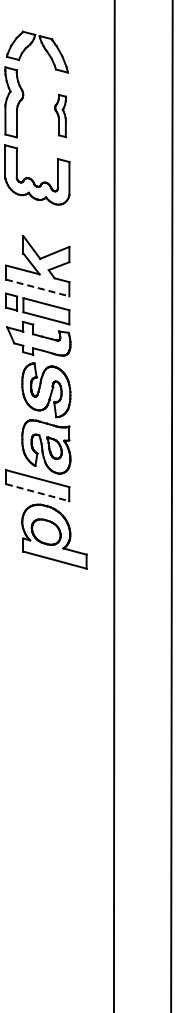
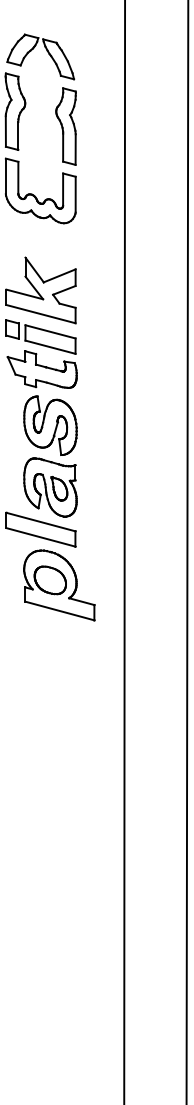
part: (60, 115) -> (65, 126), size x1.67
line: (37, 287) -> (40, 313), dashed -> solid
line: (37, 492) -> (40, 537), dashed -> solid

